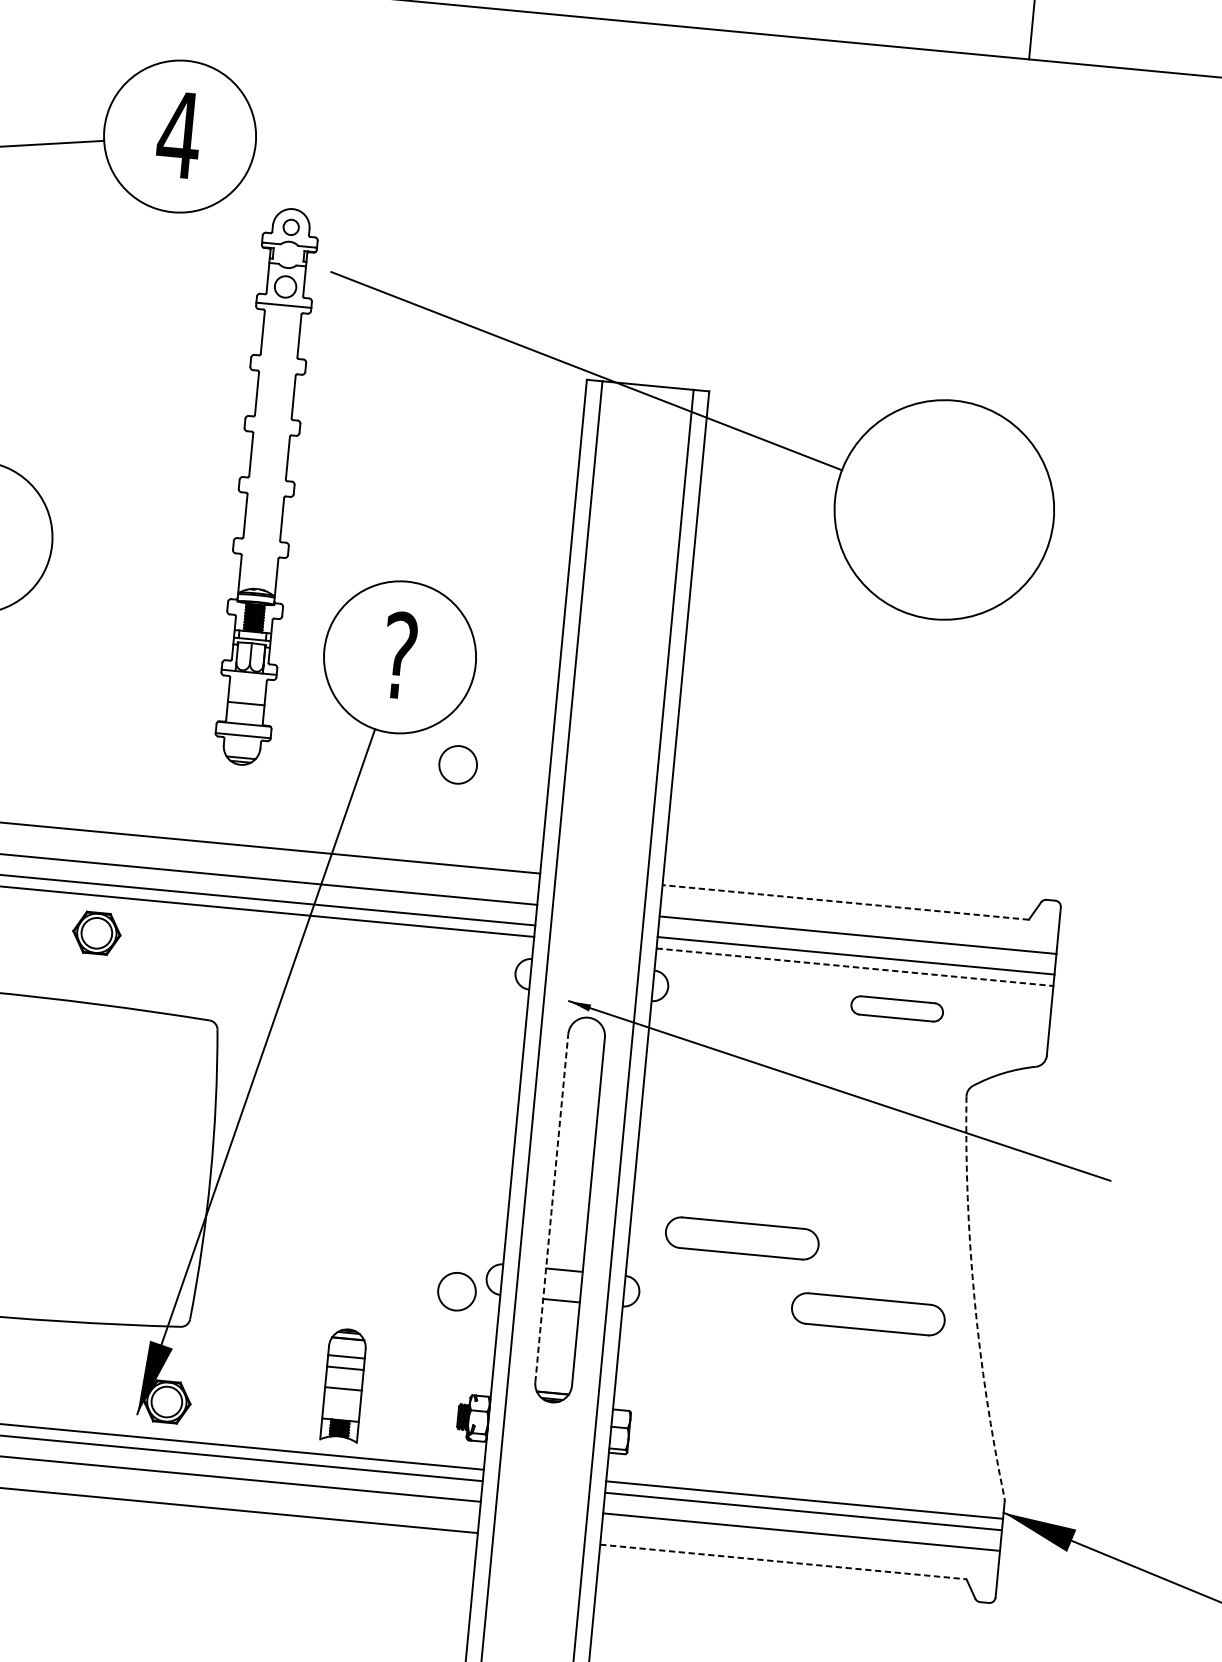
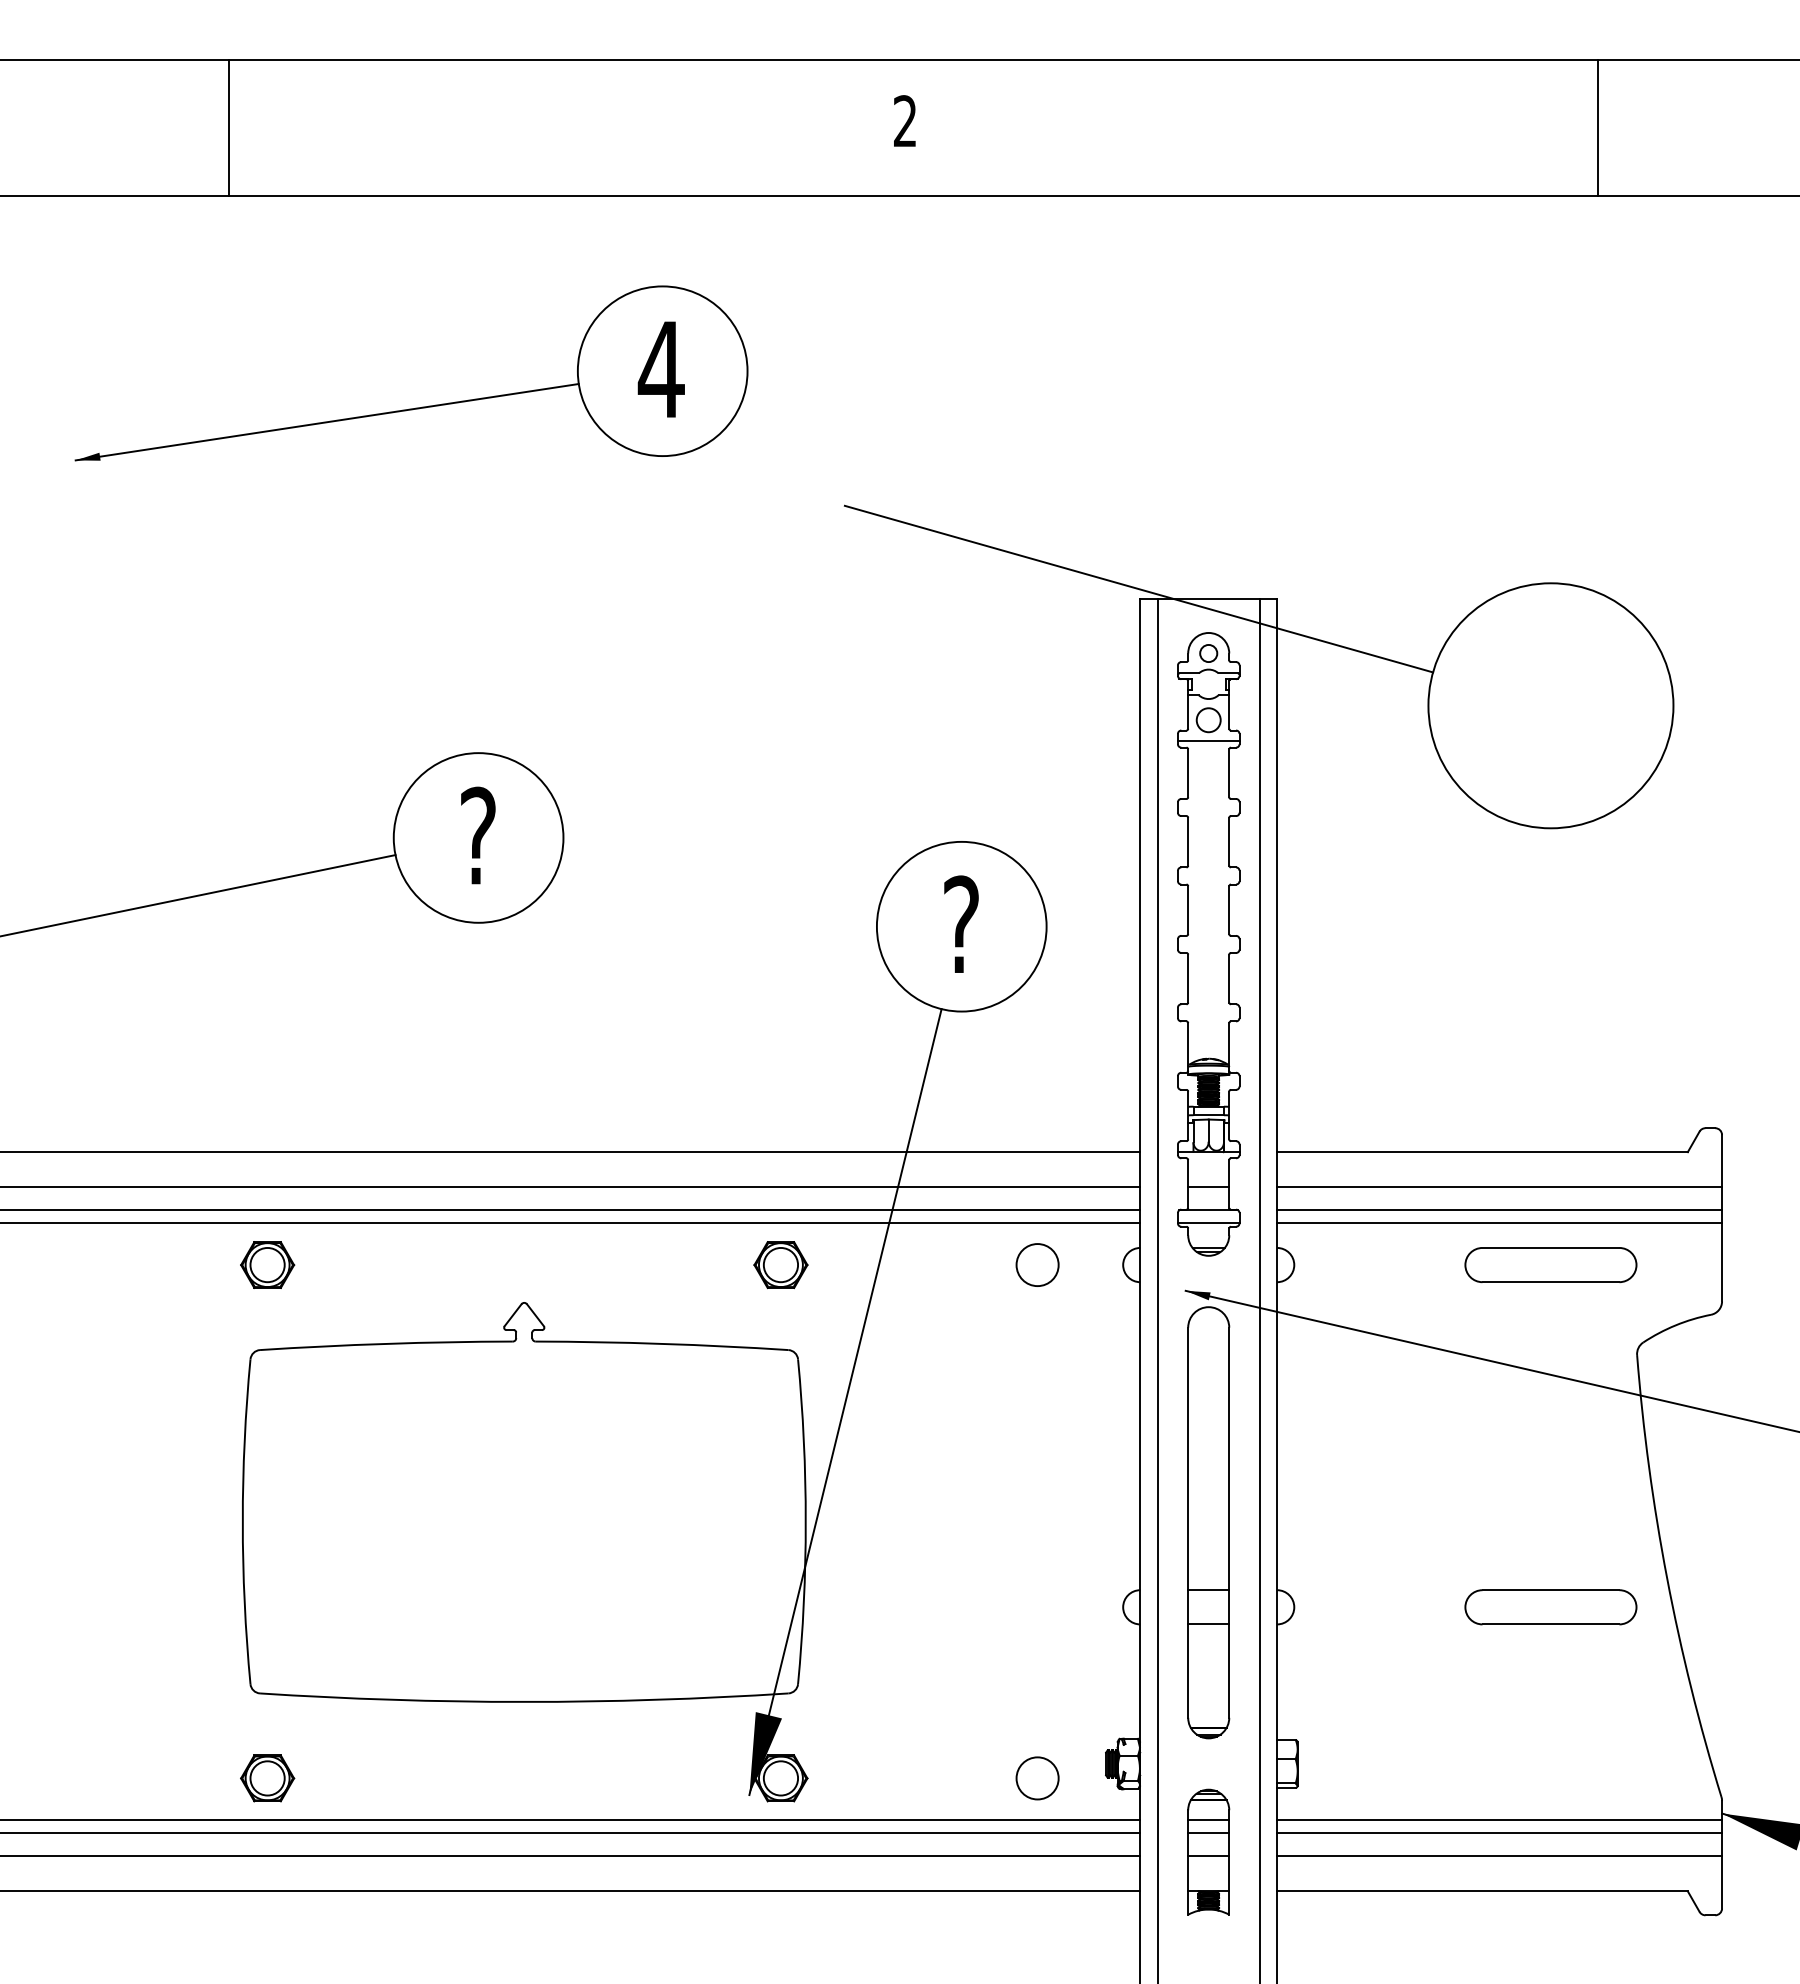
part: (266, 487) -> (1208, 944), moved
circle: (458, 764) -> (1037, 1264), moved
line: (845, 902) -> (1482, 1152), dashed -> solid
part: (96, 933) -> (780, 1265), moved
line: (855, 967) -> (1500, 1223), dashed -> solid
part: (896, 1008) -> (1550, 1264), size x1.67
line: (552, 1208) -> (1188, 1522), dashed -> solid
part: (741, 1238) -> (1402, 1536), removed
circle: (456, 1291) -> (1037, 1778), moved
arc: (974, 1298) -> (1667, 1578), dashed -> solid
part: (343, 1384) -> (1208, 1851), moved
line: (784, 1562) -> (1483, 1891), dashed -> solid

